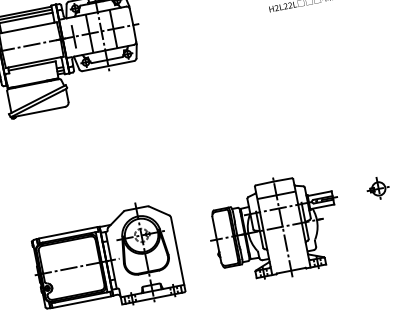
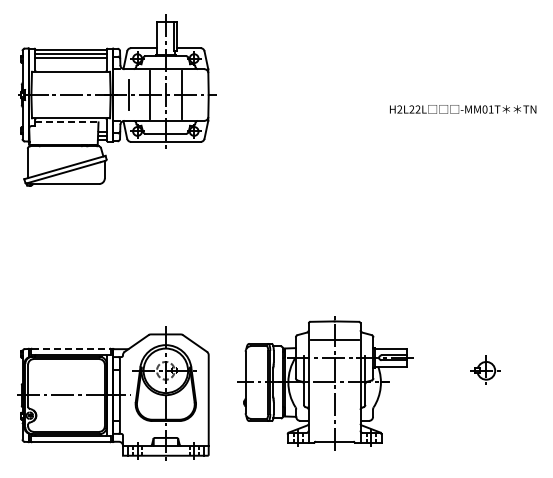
line: (32, 66) -> (66, 122), solid -> dashed
part: (276, 228) -> (325, 383), moved
line: (68, 232) -> (71, 348), solid -> dashed

